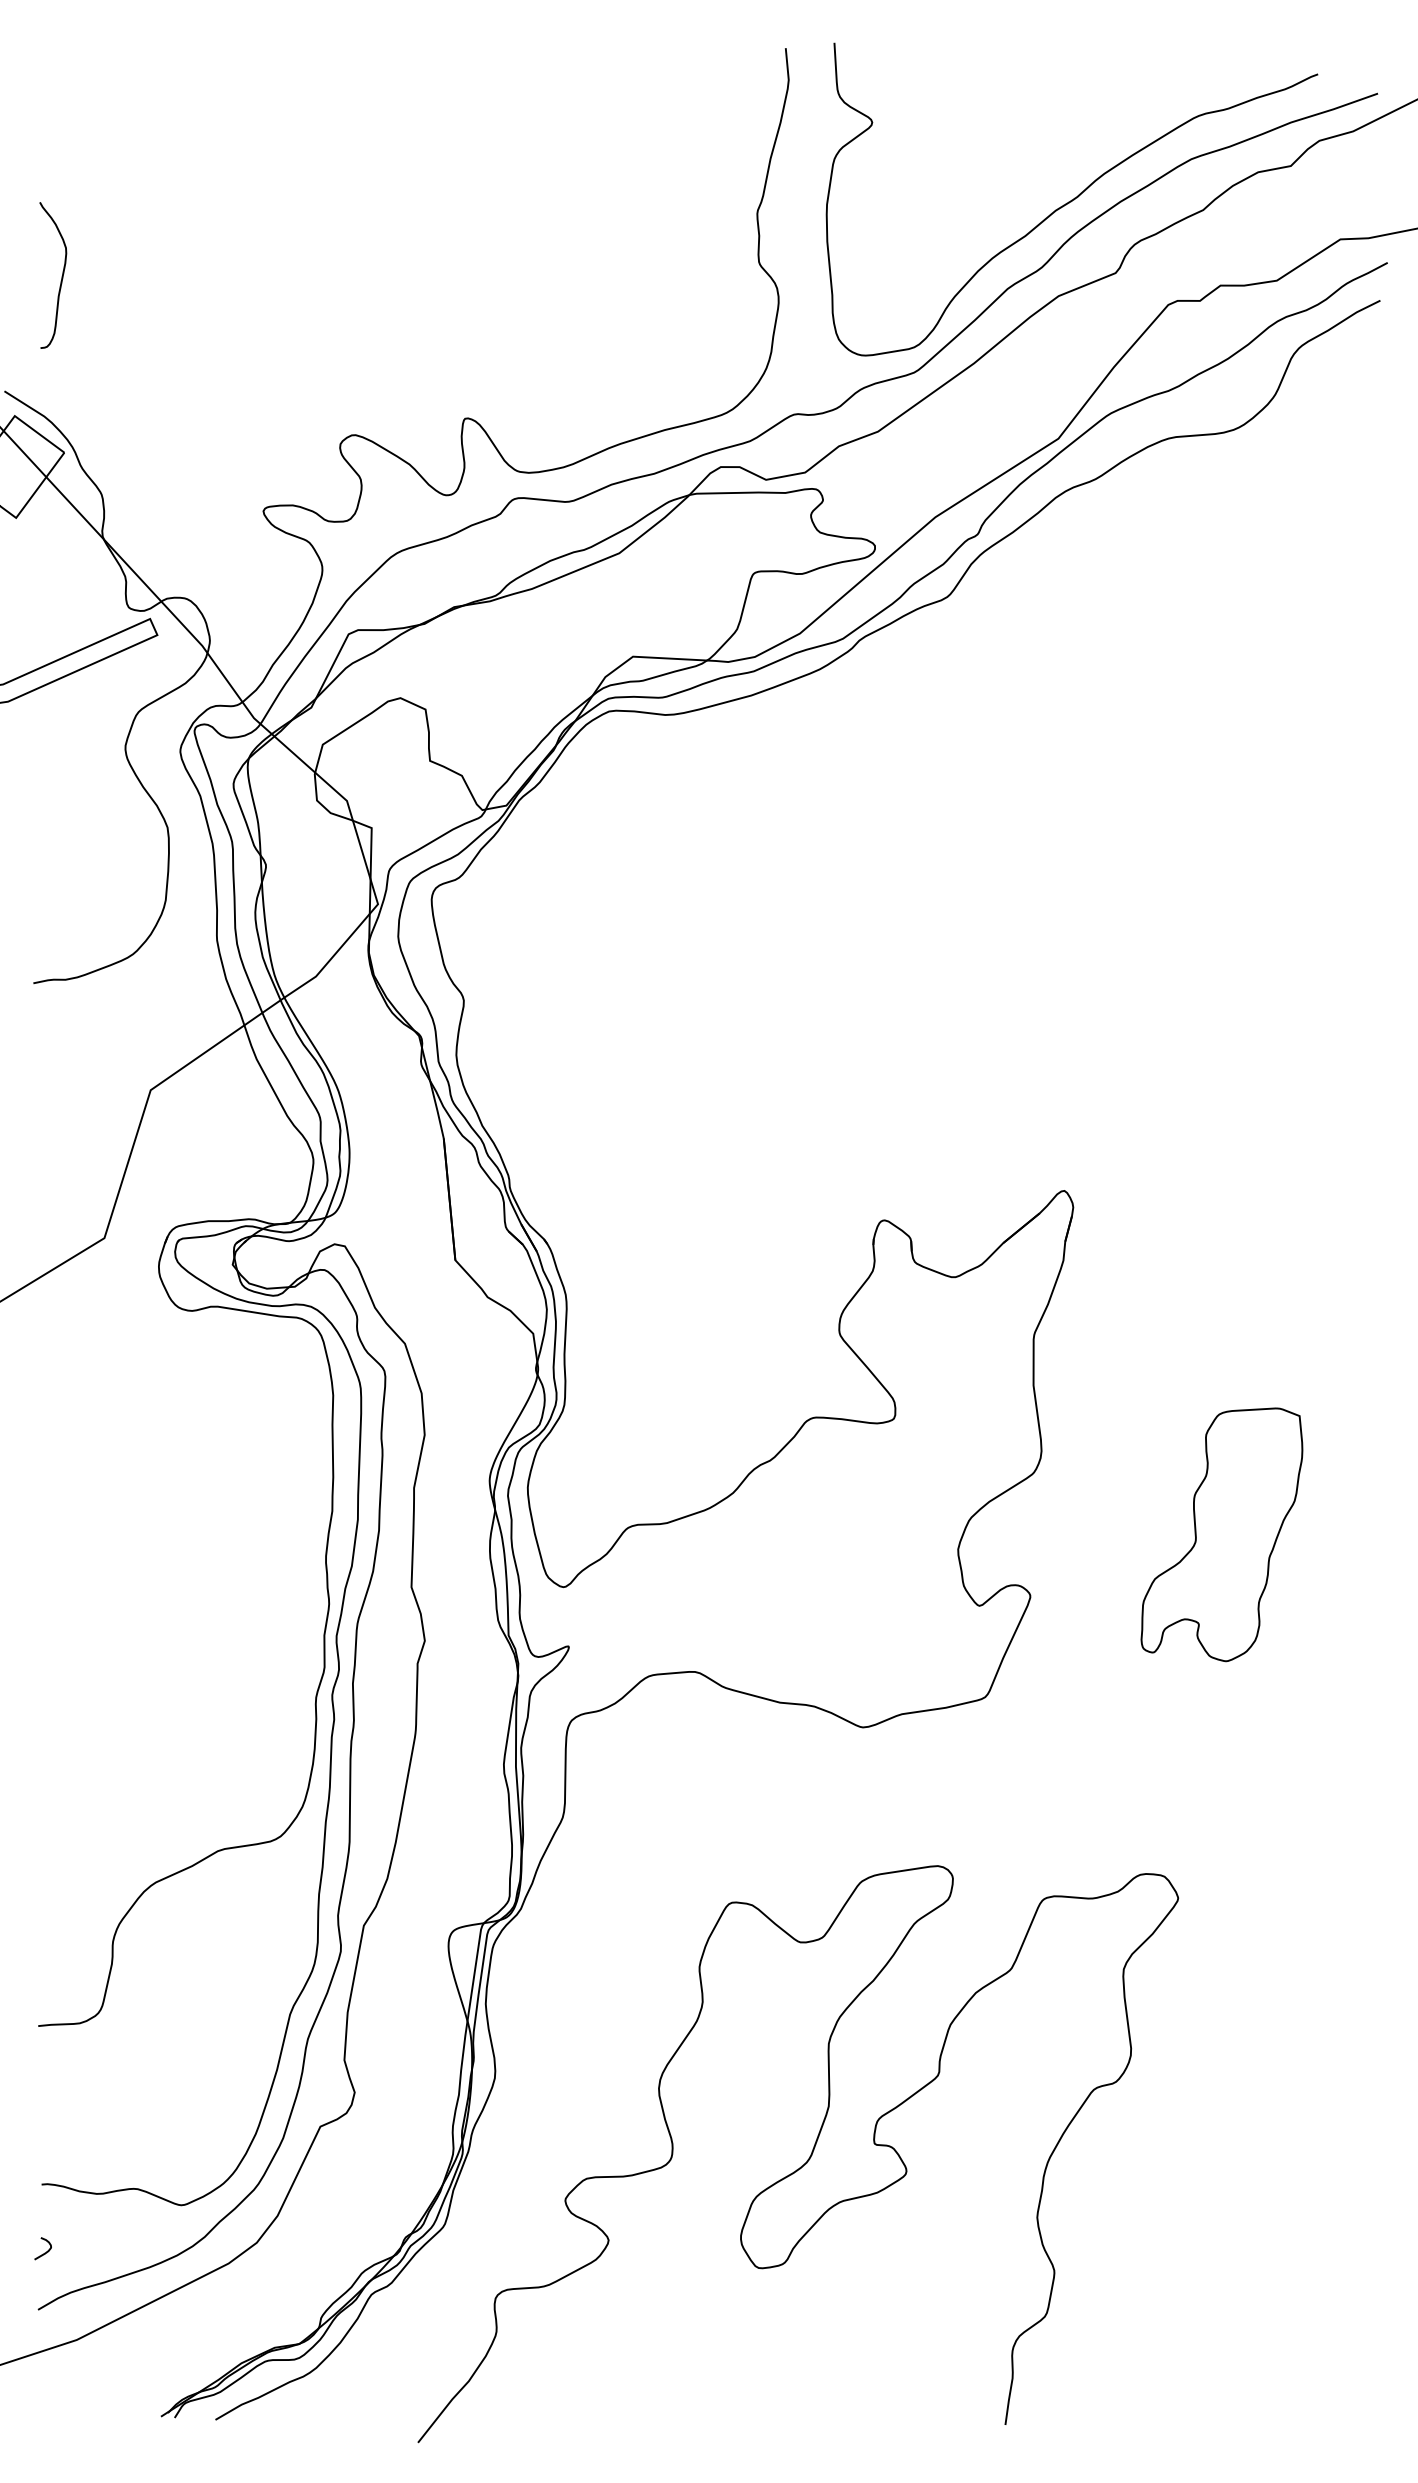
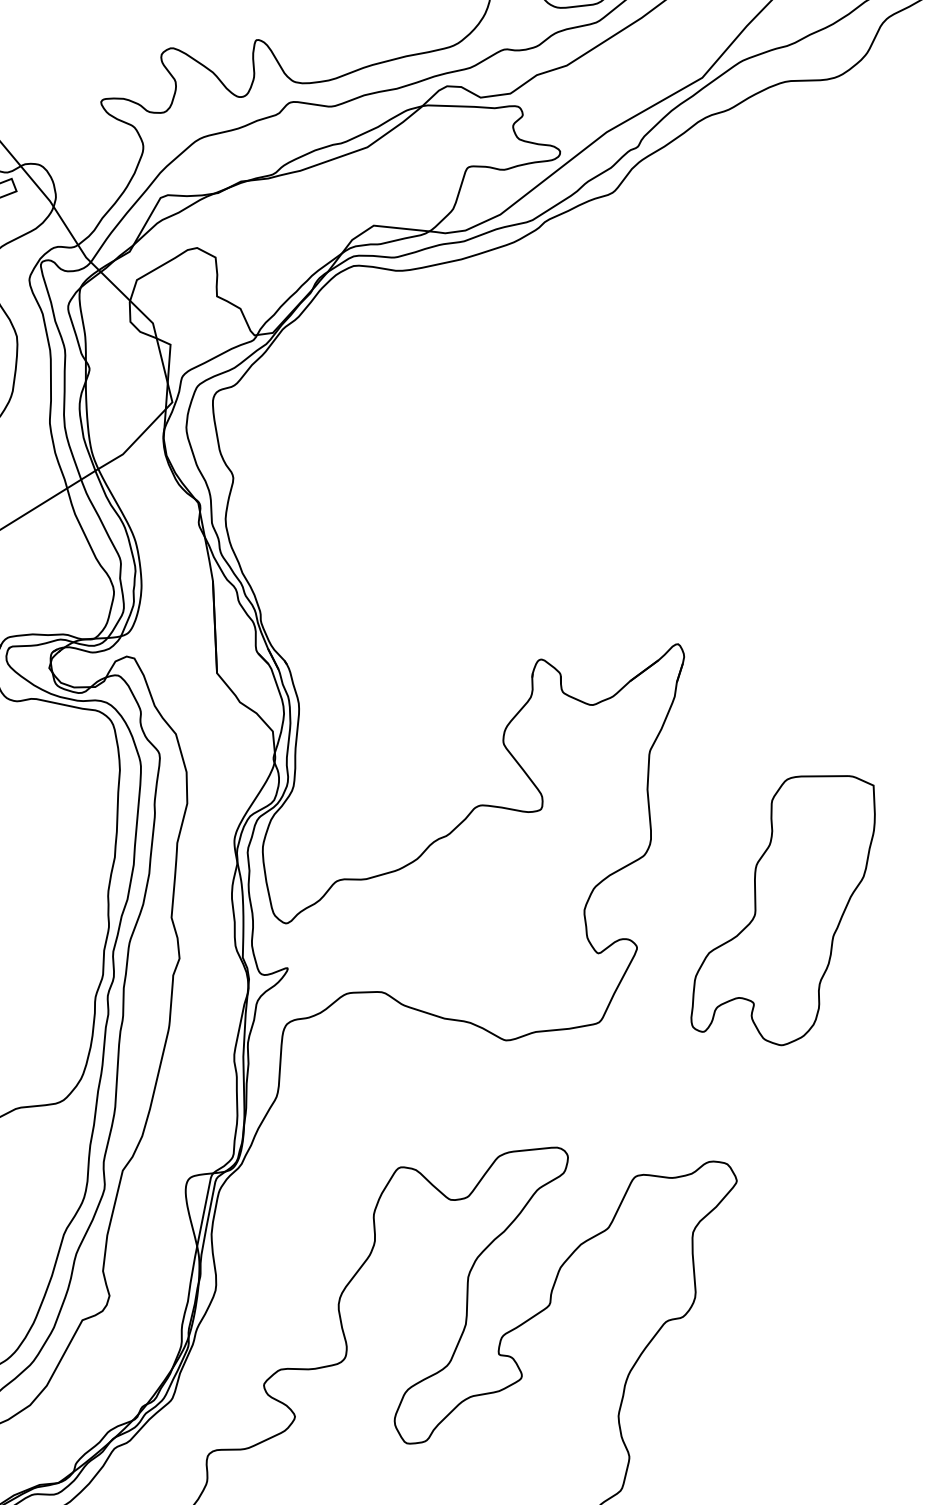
part: (1221, 1534) -> (783, 908), size x1.43

